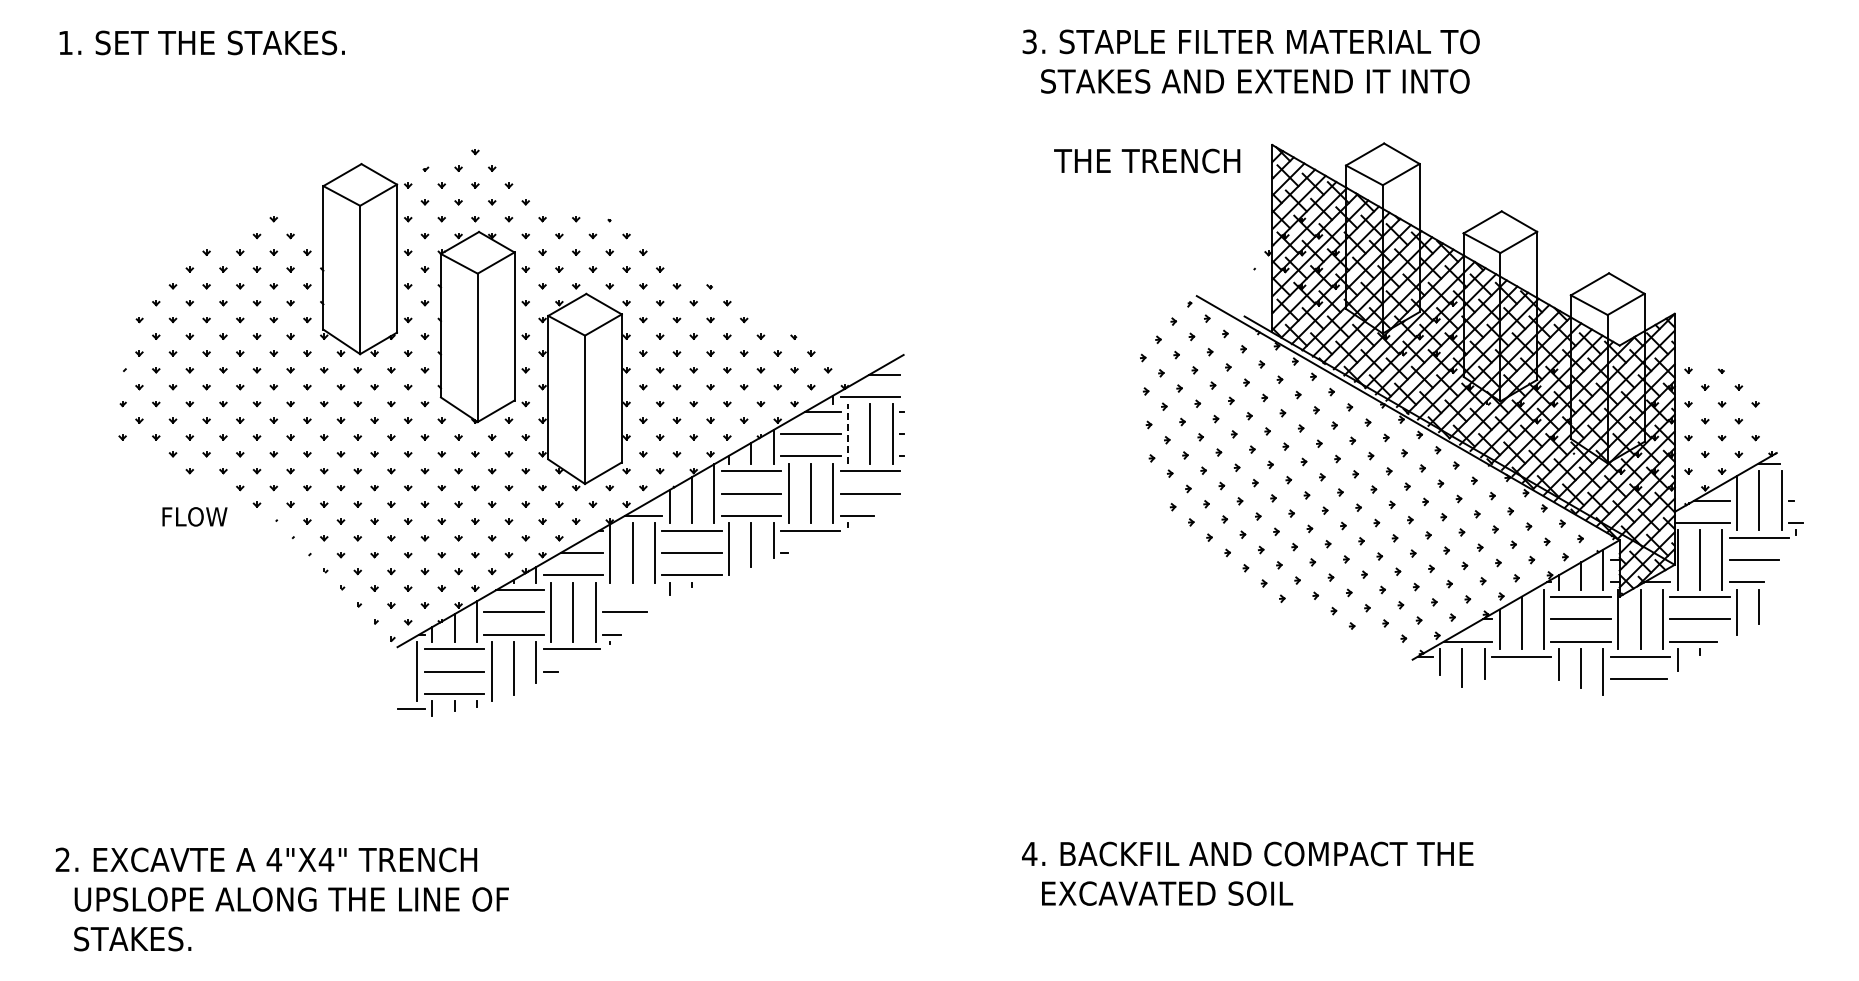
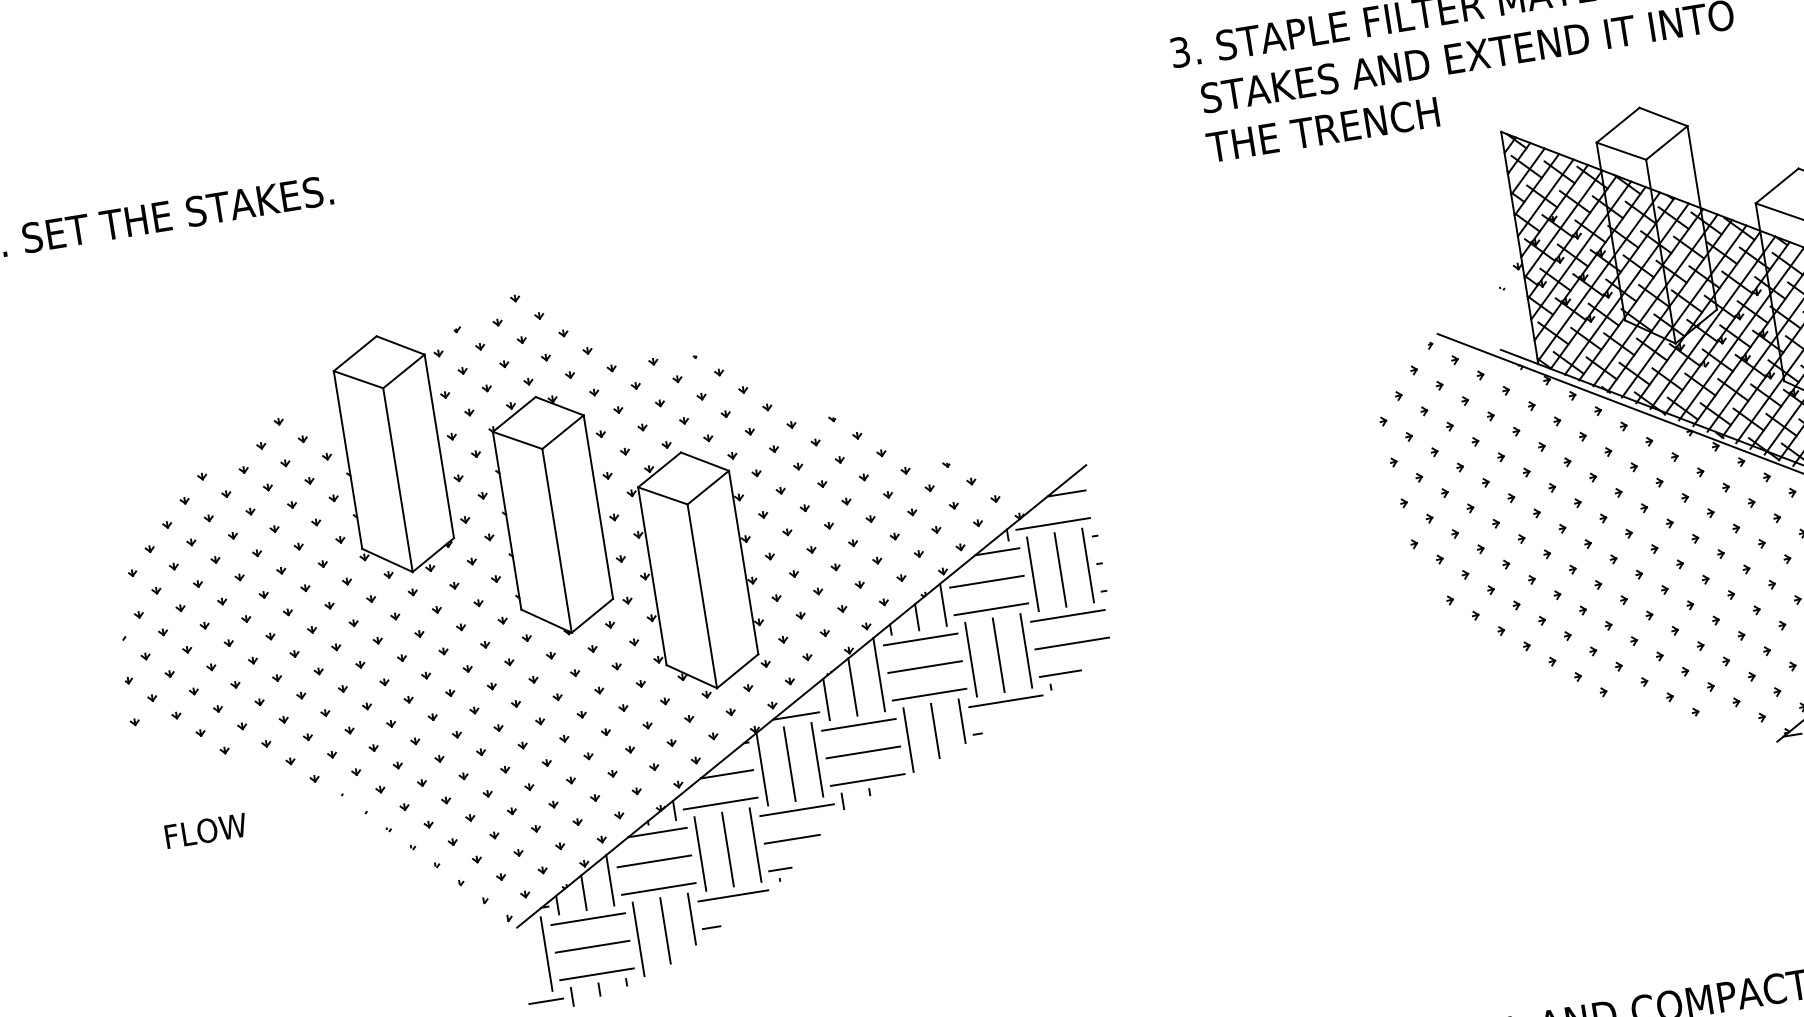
text: (1147, 160) -> (1323, 129), moved
line: (847, 434) -> (1032, 574), dashed -> solid
text: (194, 516) -> (205, 830), moved
line: (632, 590) -> (796, 810), added

